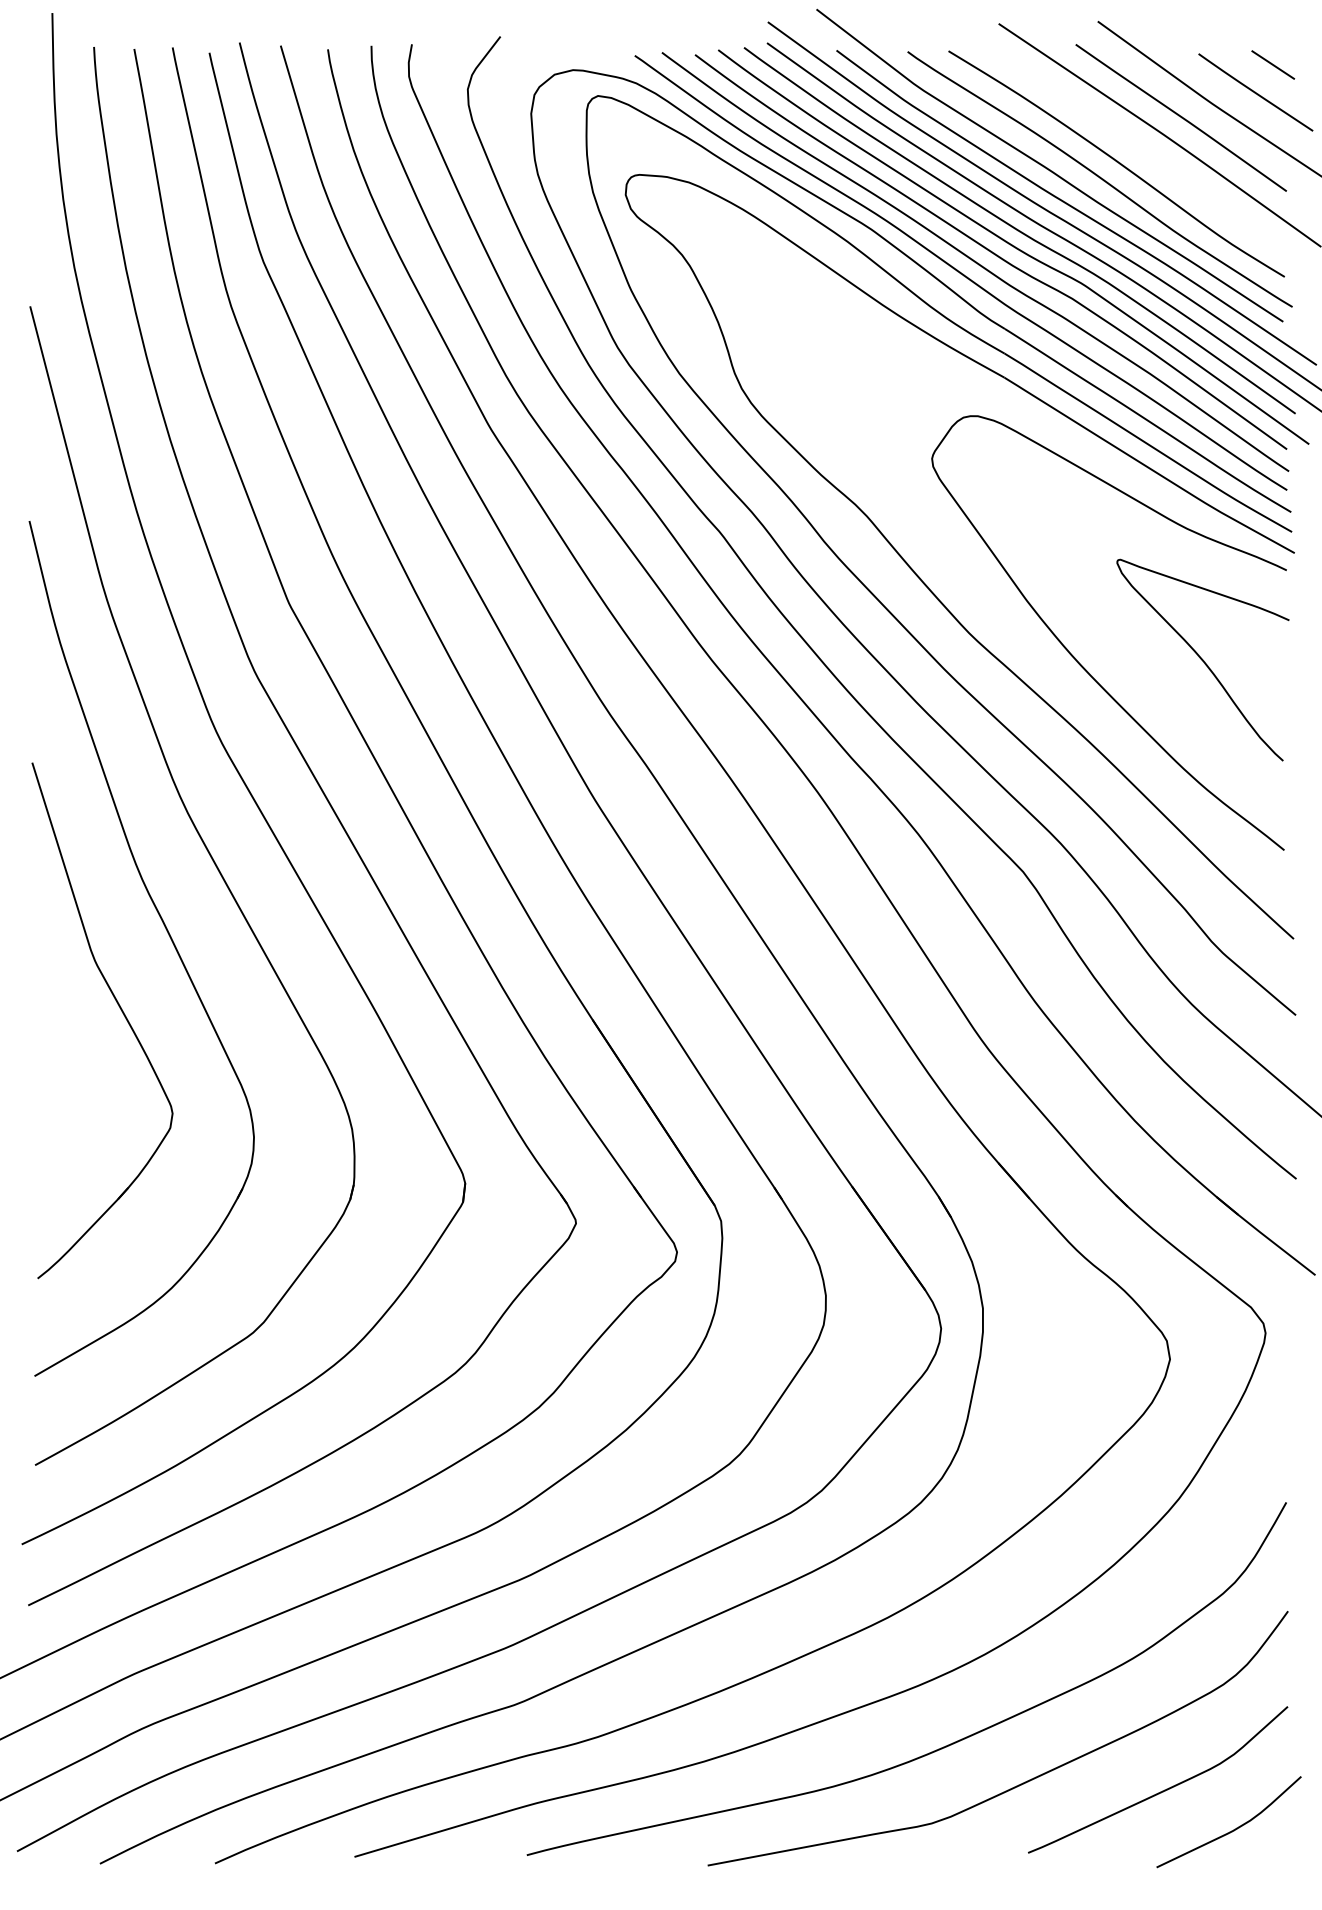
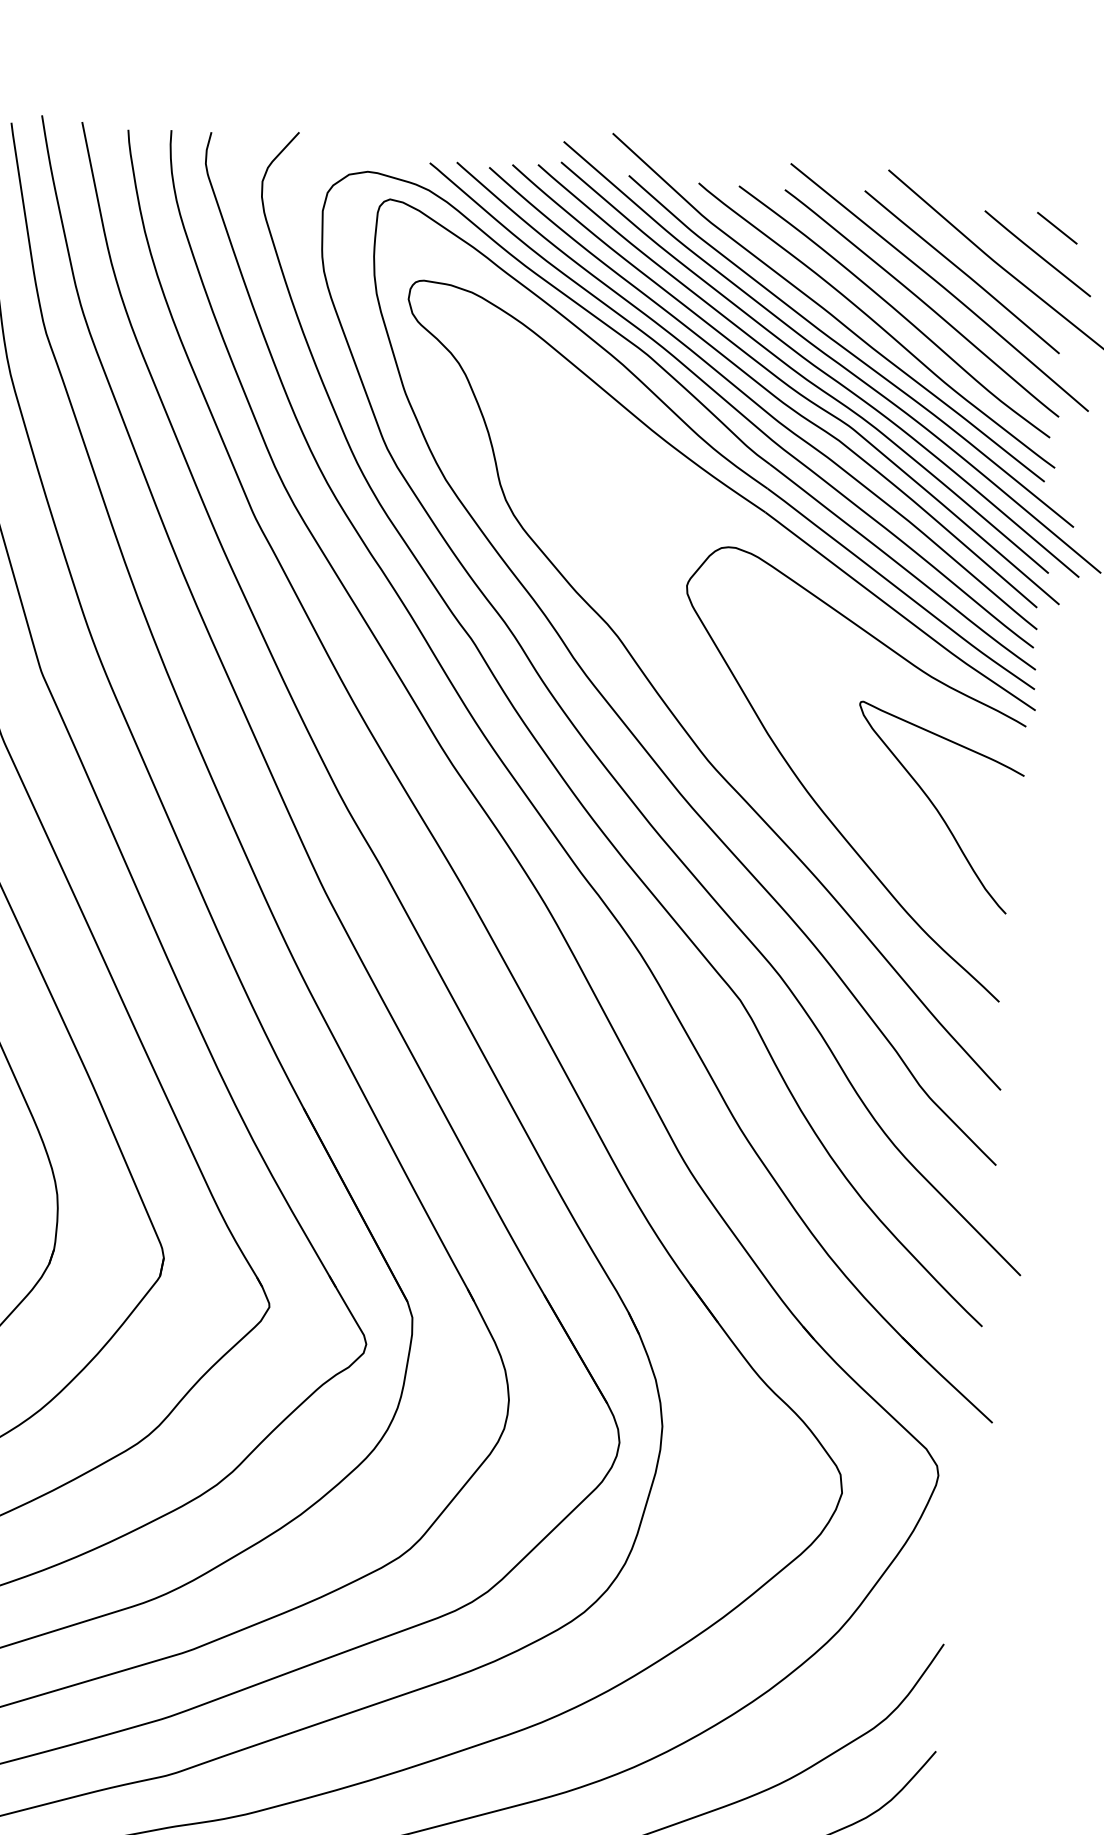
curve: (1143, 151) -> (922, 301), added

